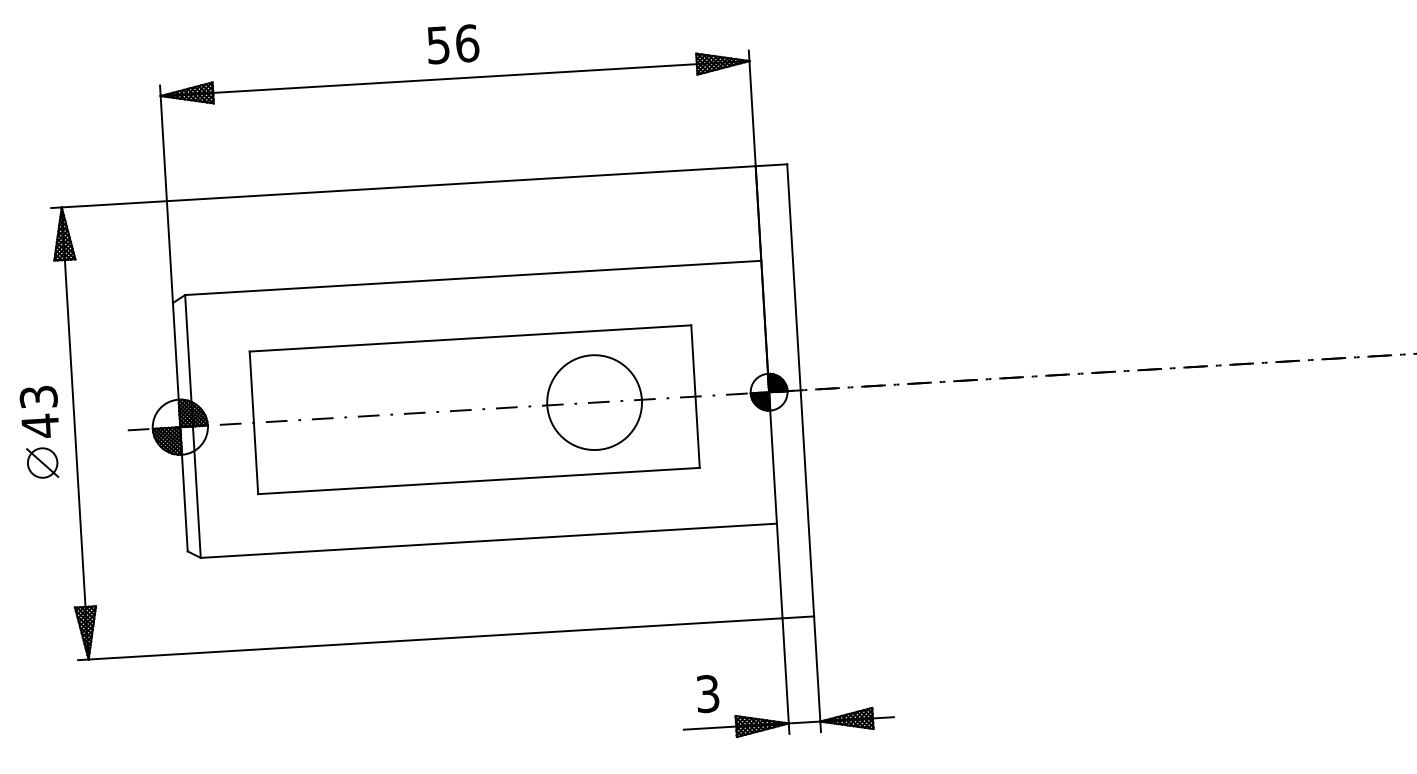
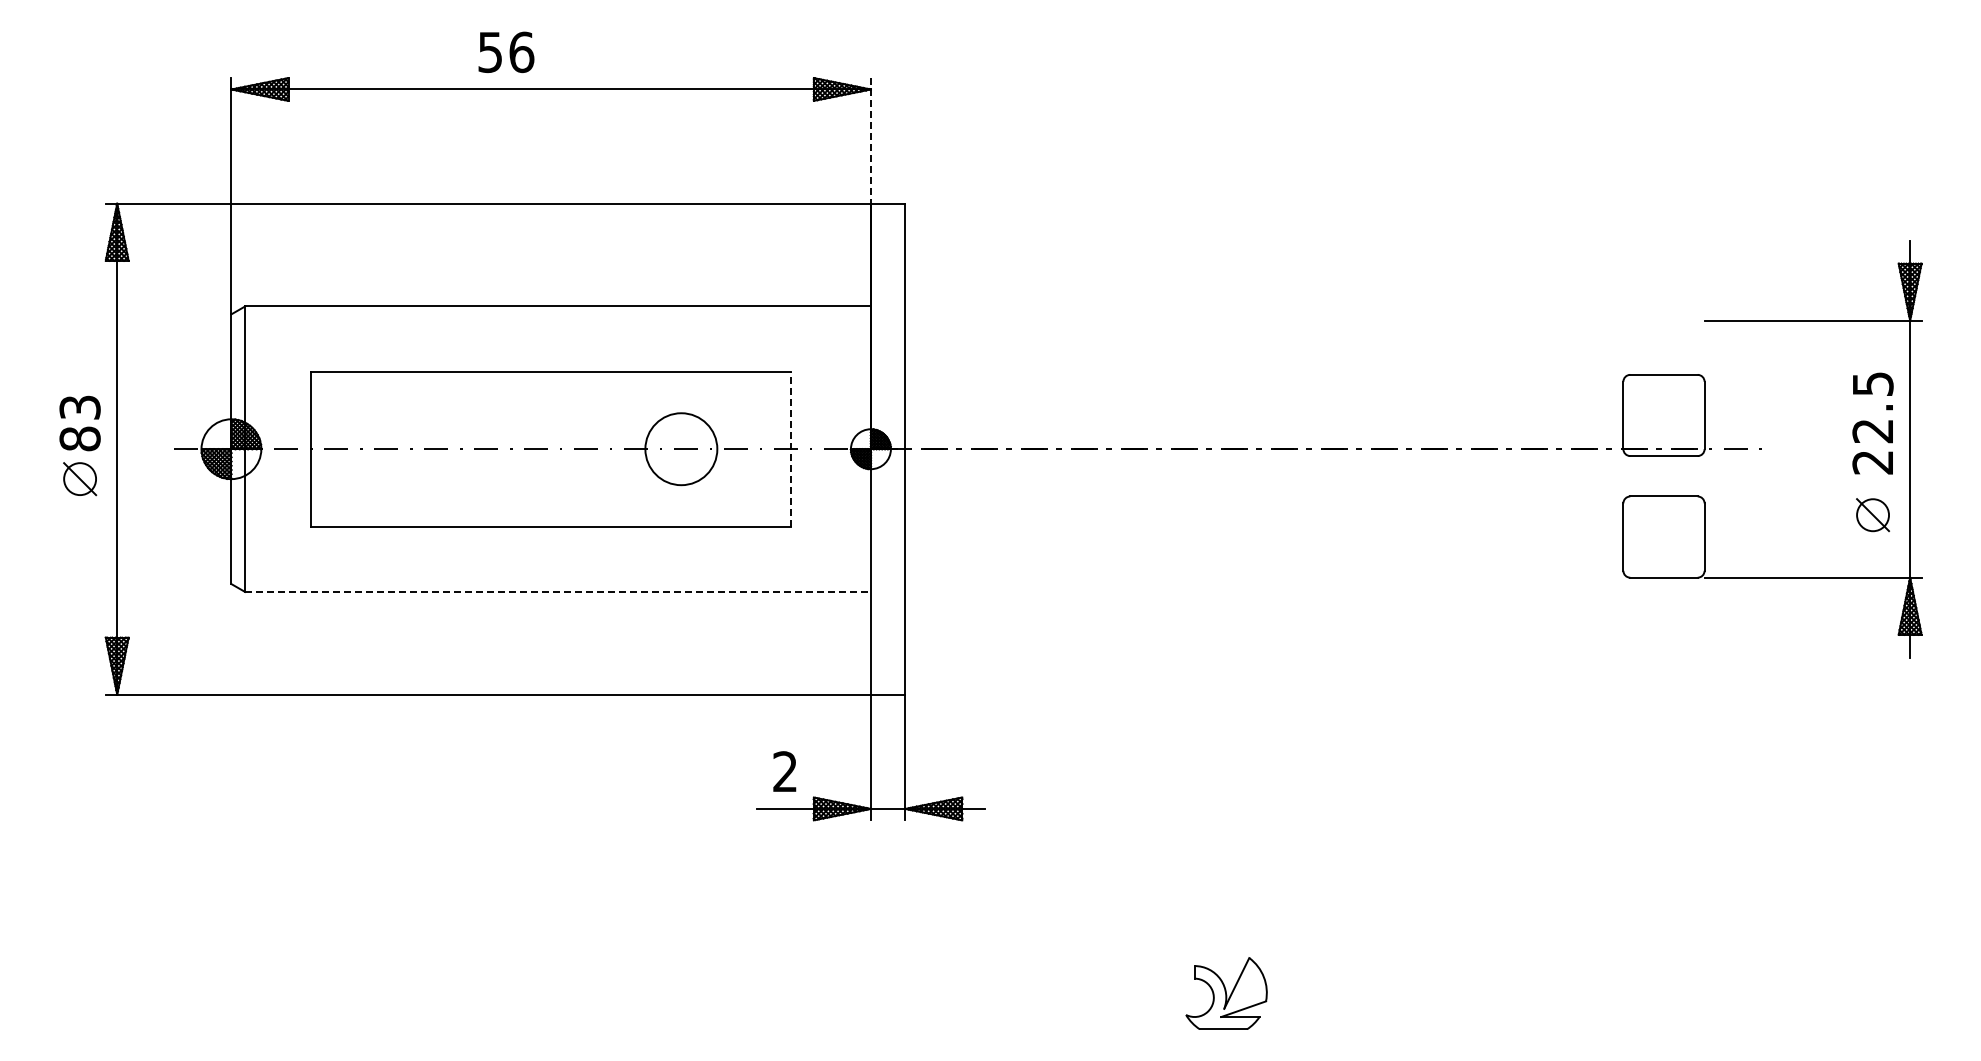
text: (453, 44) -> (506, 52), moved
line: (751, 108) -> (870, 140), solid -> dashed
line: (695, 395) -> (791, 448), solid -> dashed
circle: (593, 402) -> (680, 448), size x0.7
text: (39, 426) -> (79, 439), 43 -> 83
line: (489, 540) -> (558, 591), solid -> dashed
text: (708, 693) -> (785, 771), 3 -> 2

